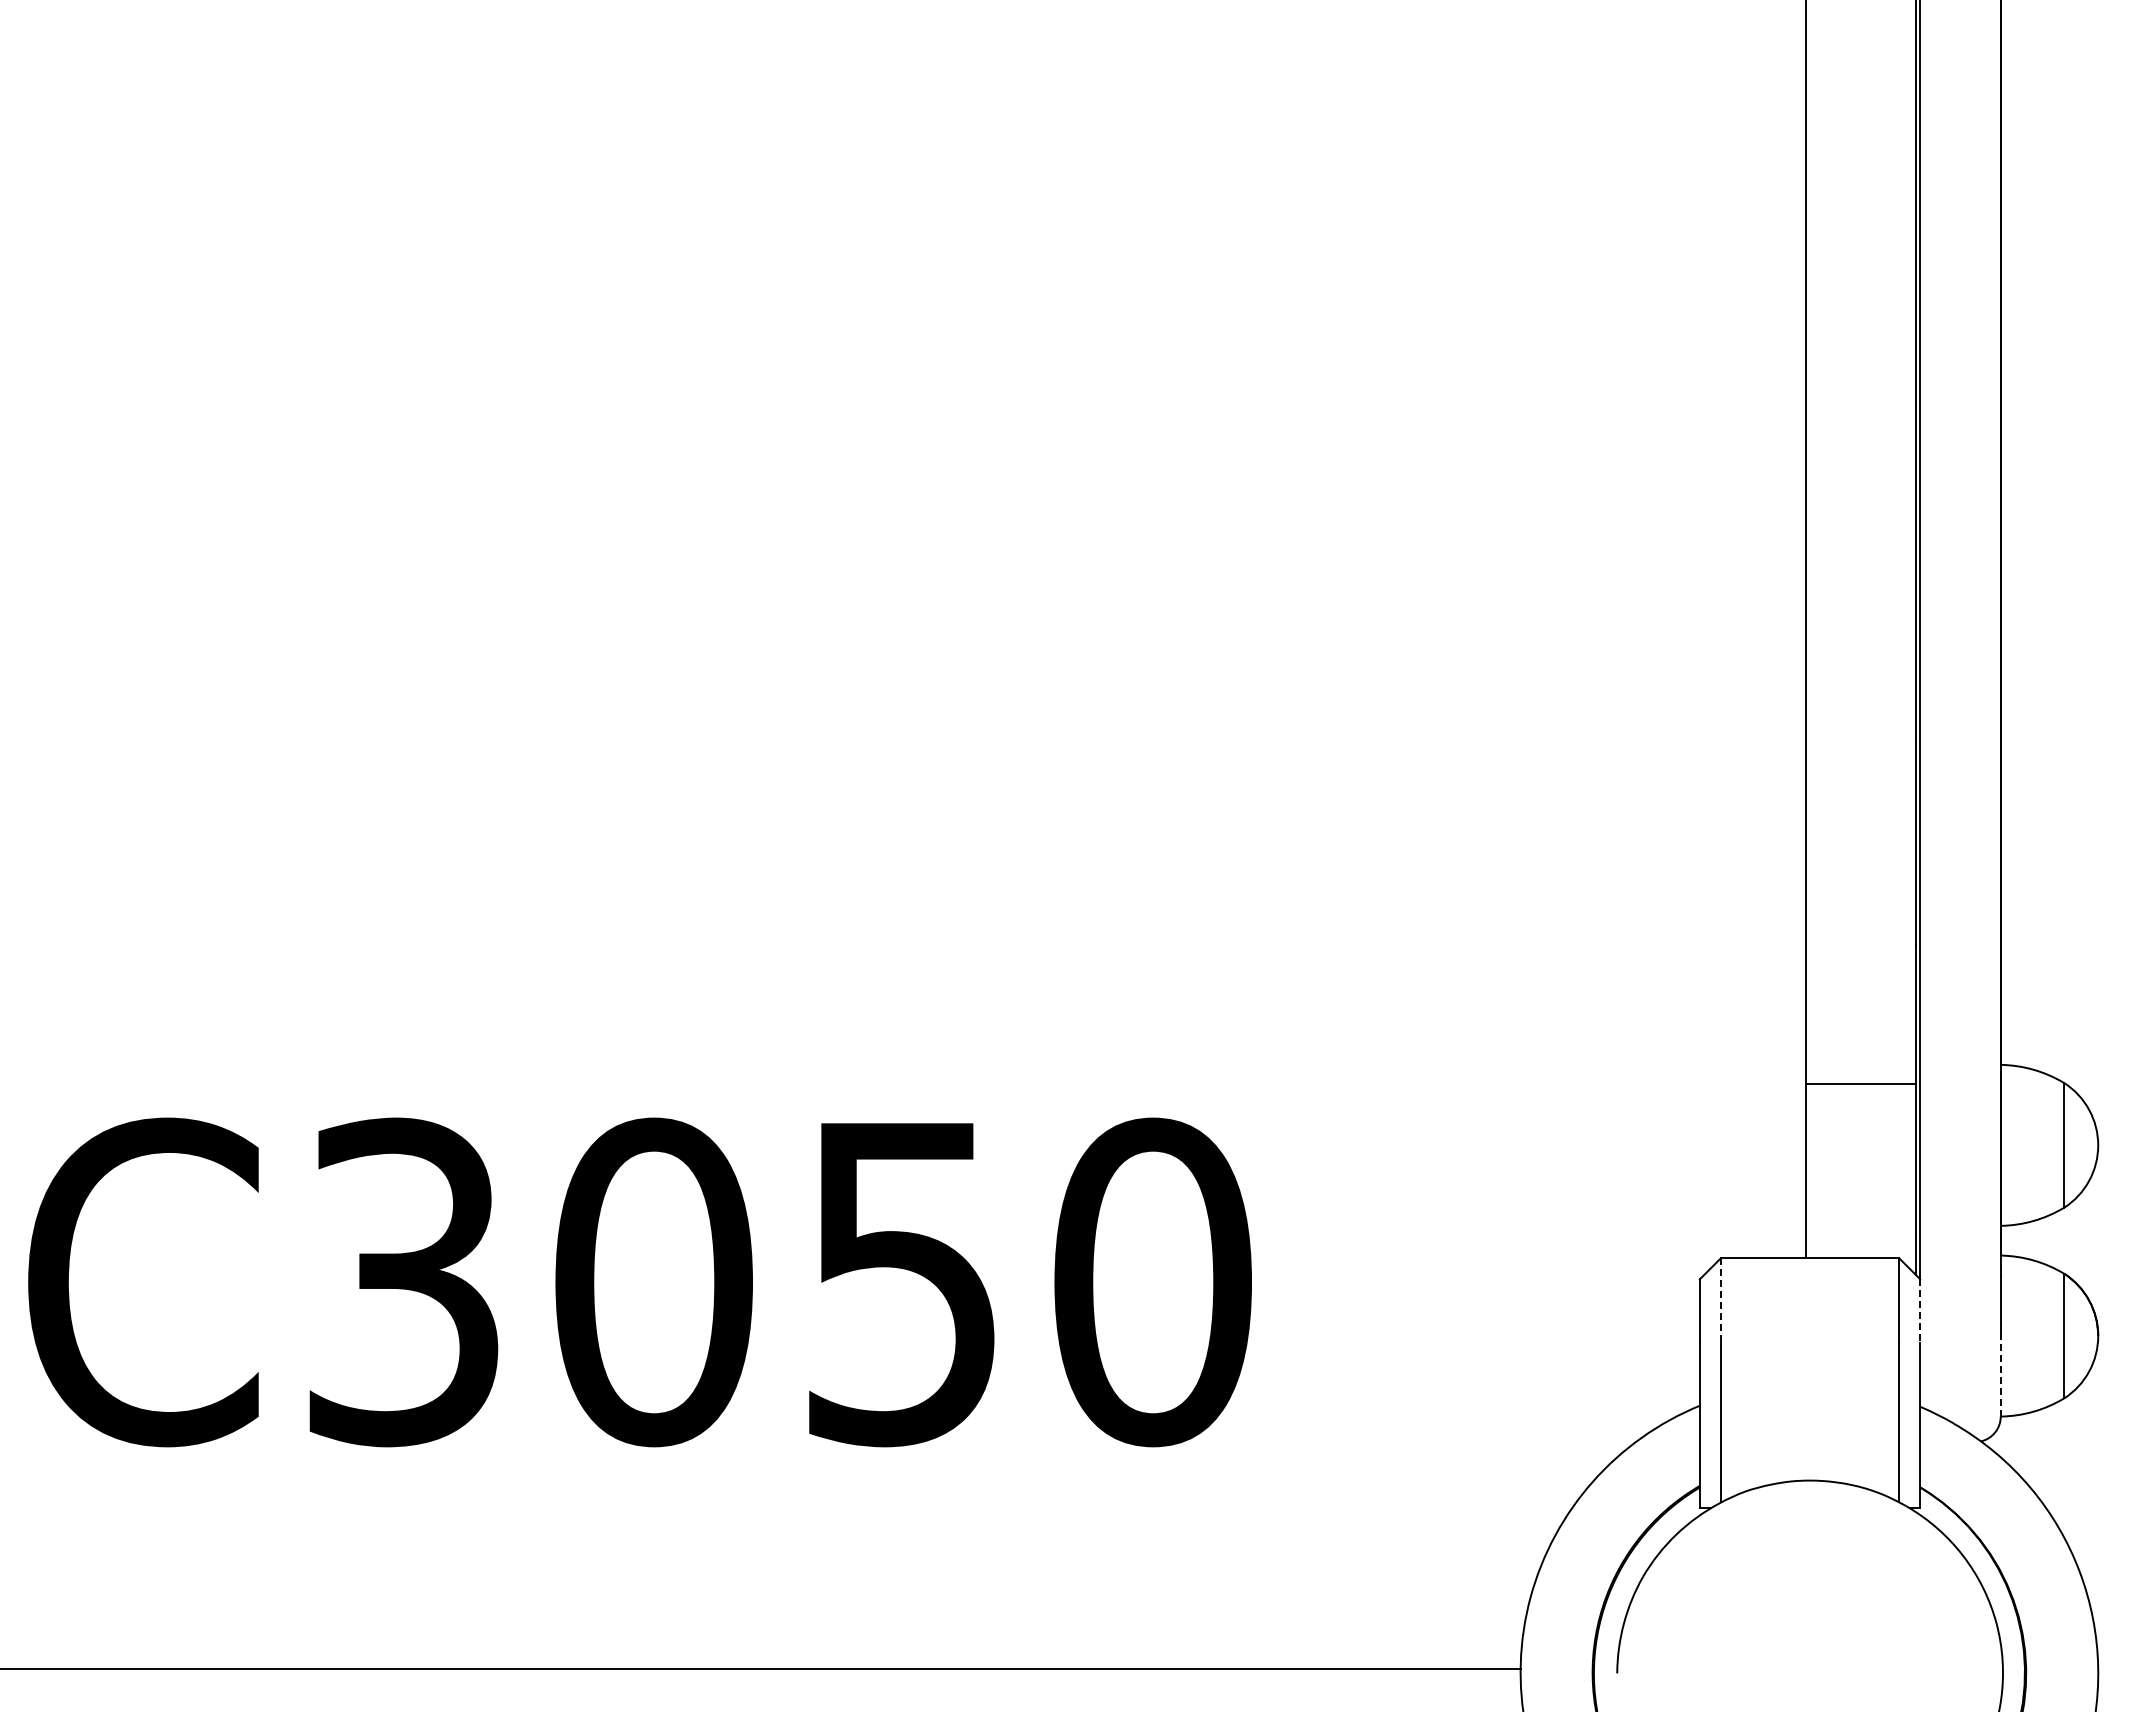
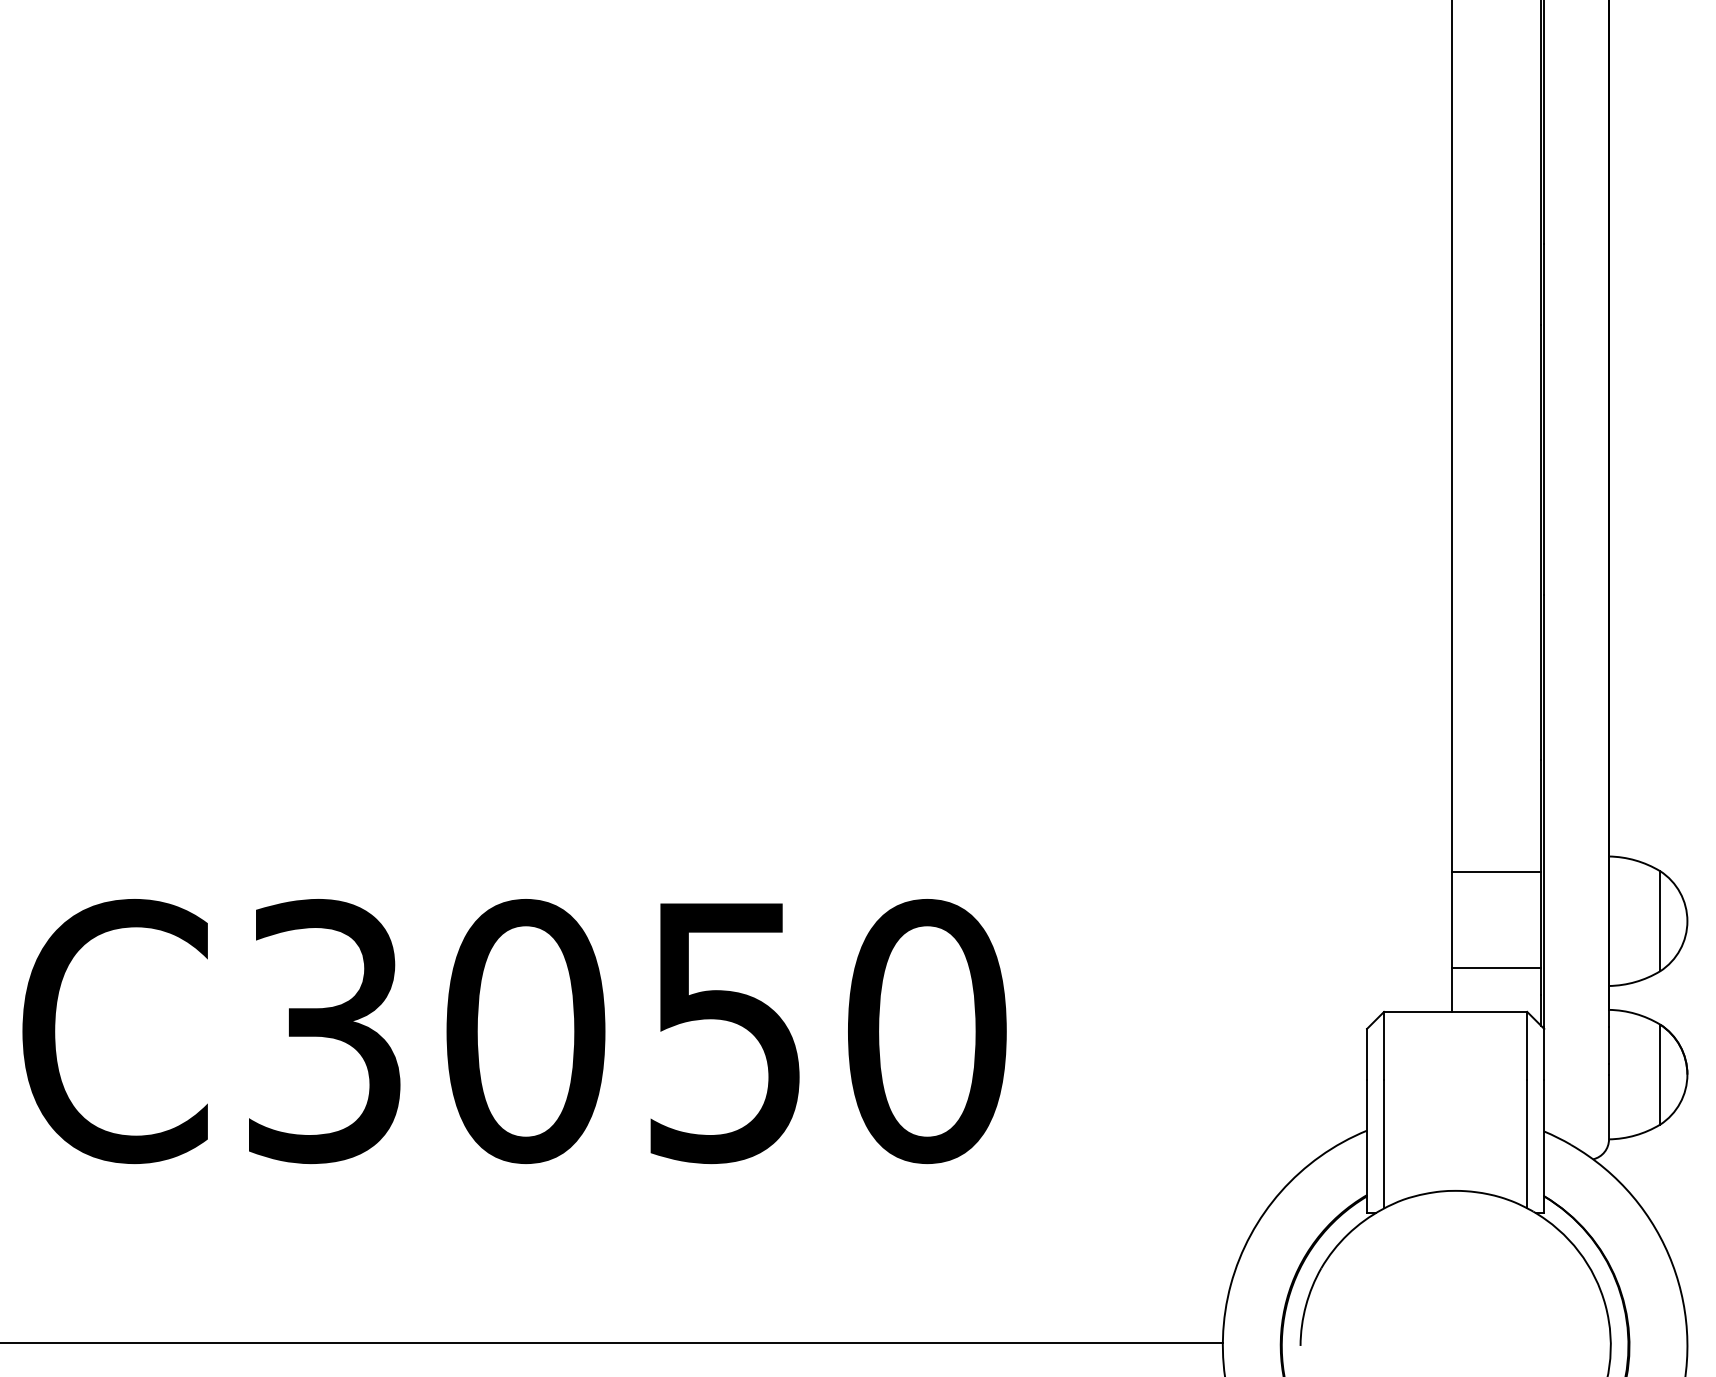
line: (1860, 1203) -> (1496, 967), added
line: (1721, 1300) -> (1384, 1046), dashed -> solid
line: (1920, 1311) -> (1544, 1054), dashed -> solid
line: (2000, 1375) -> (1608, 1106), dashed -> solid

